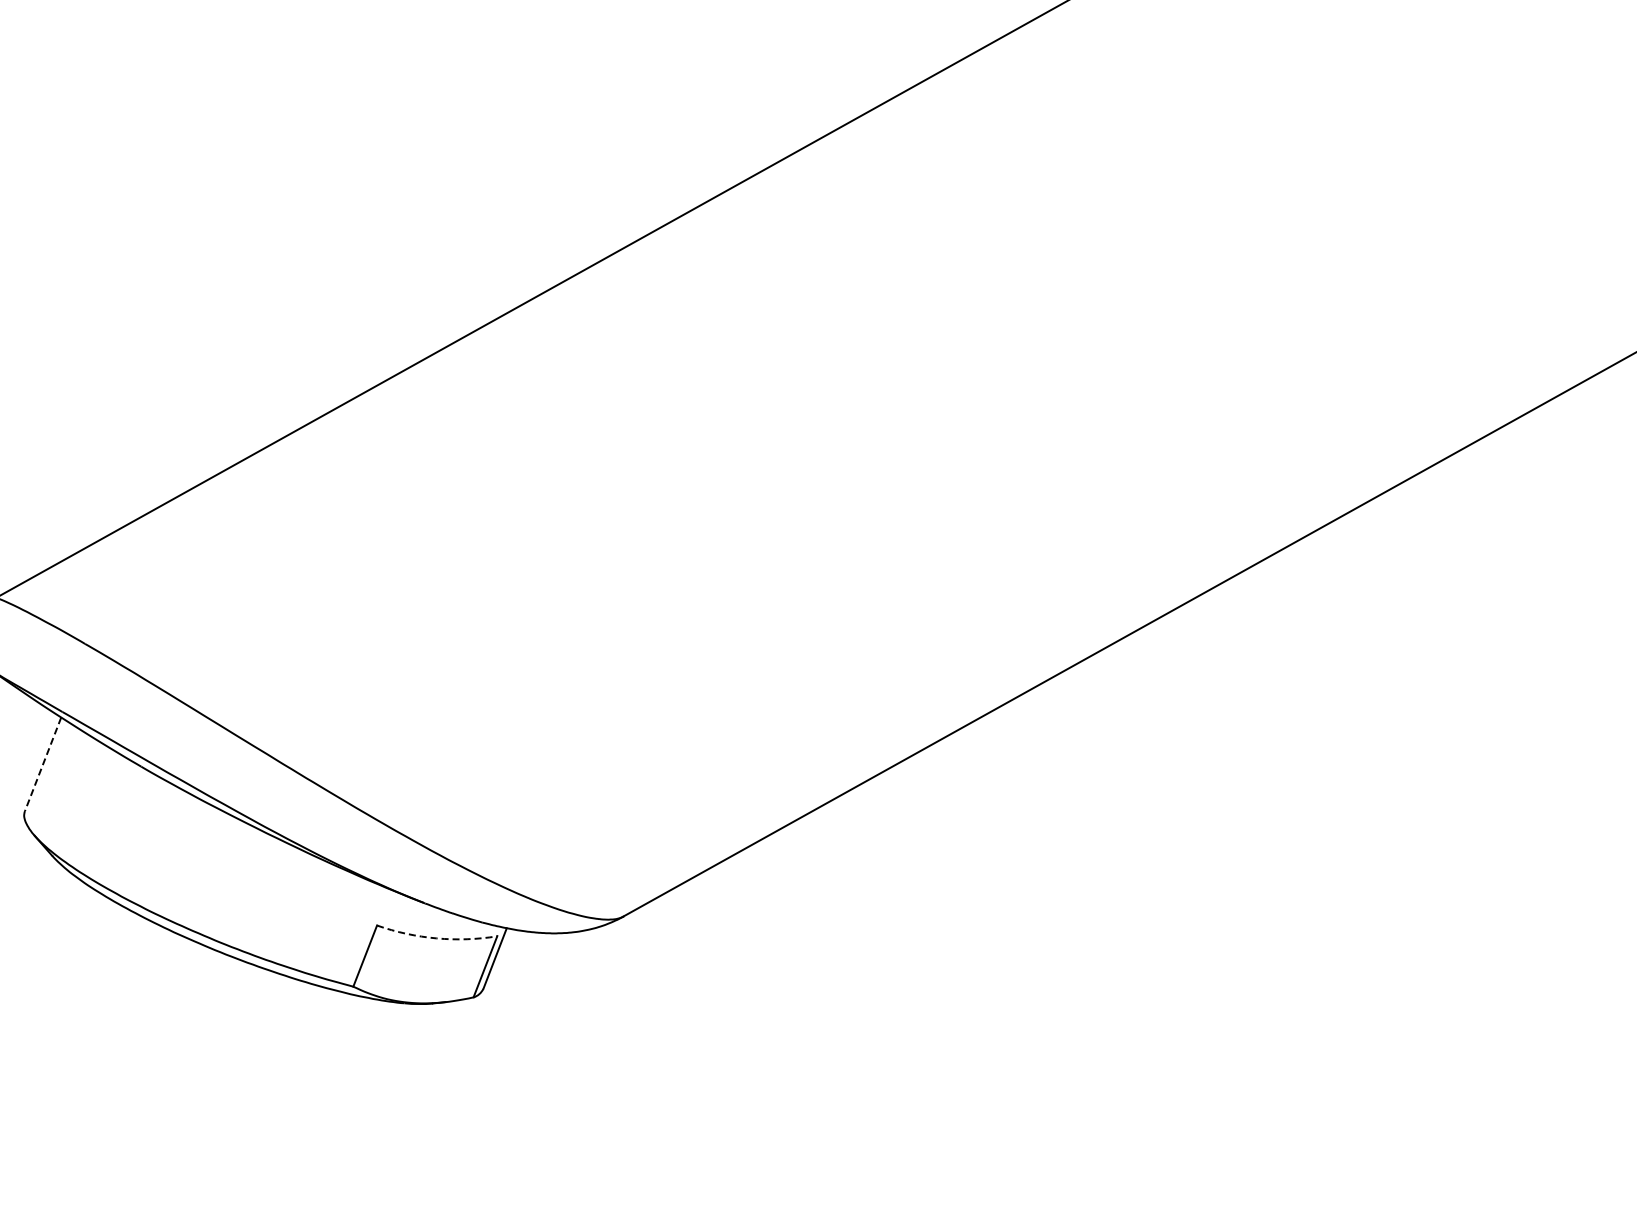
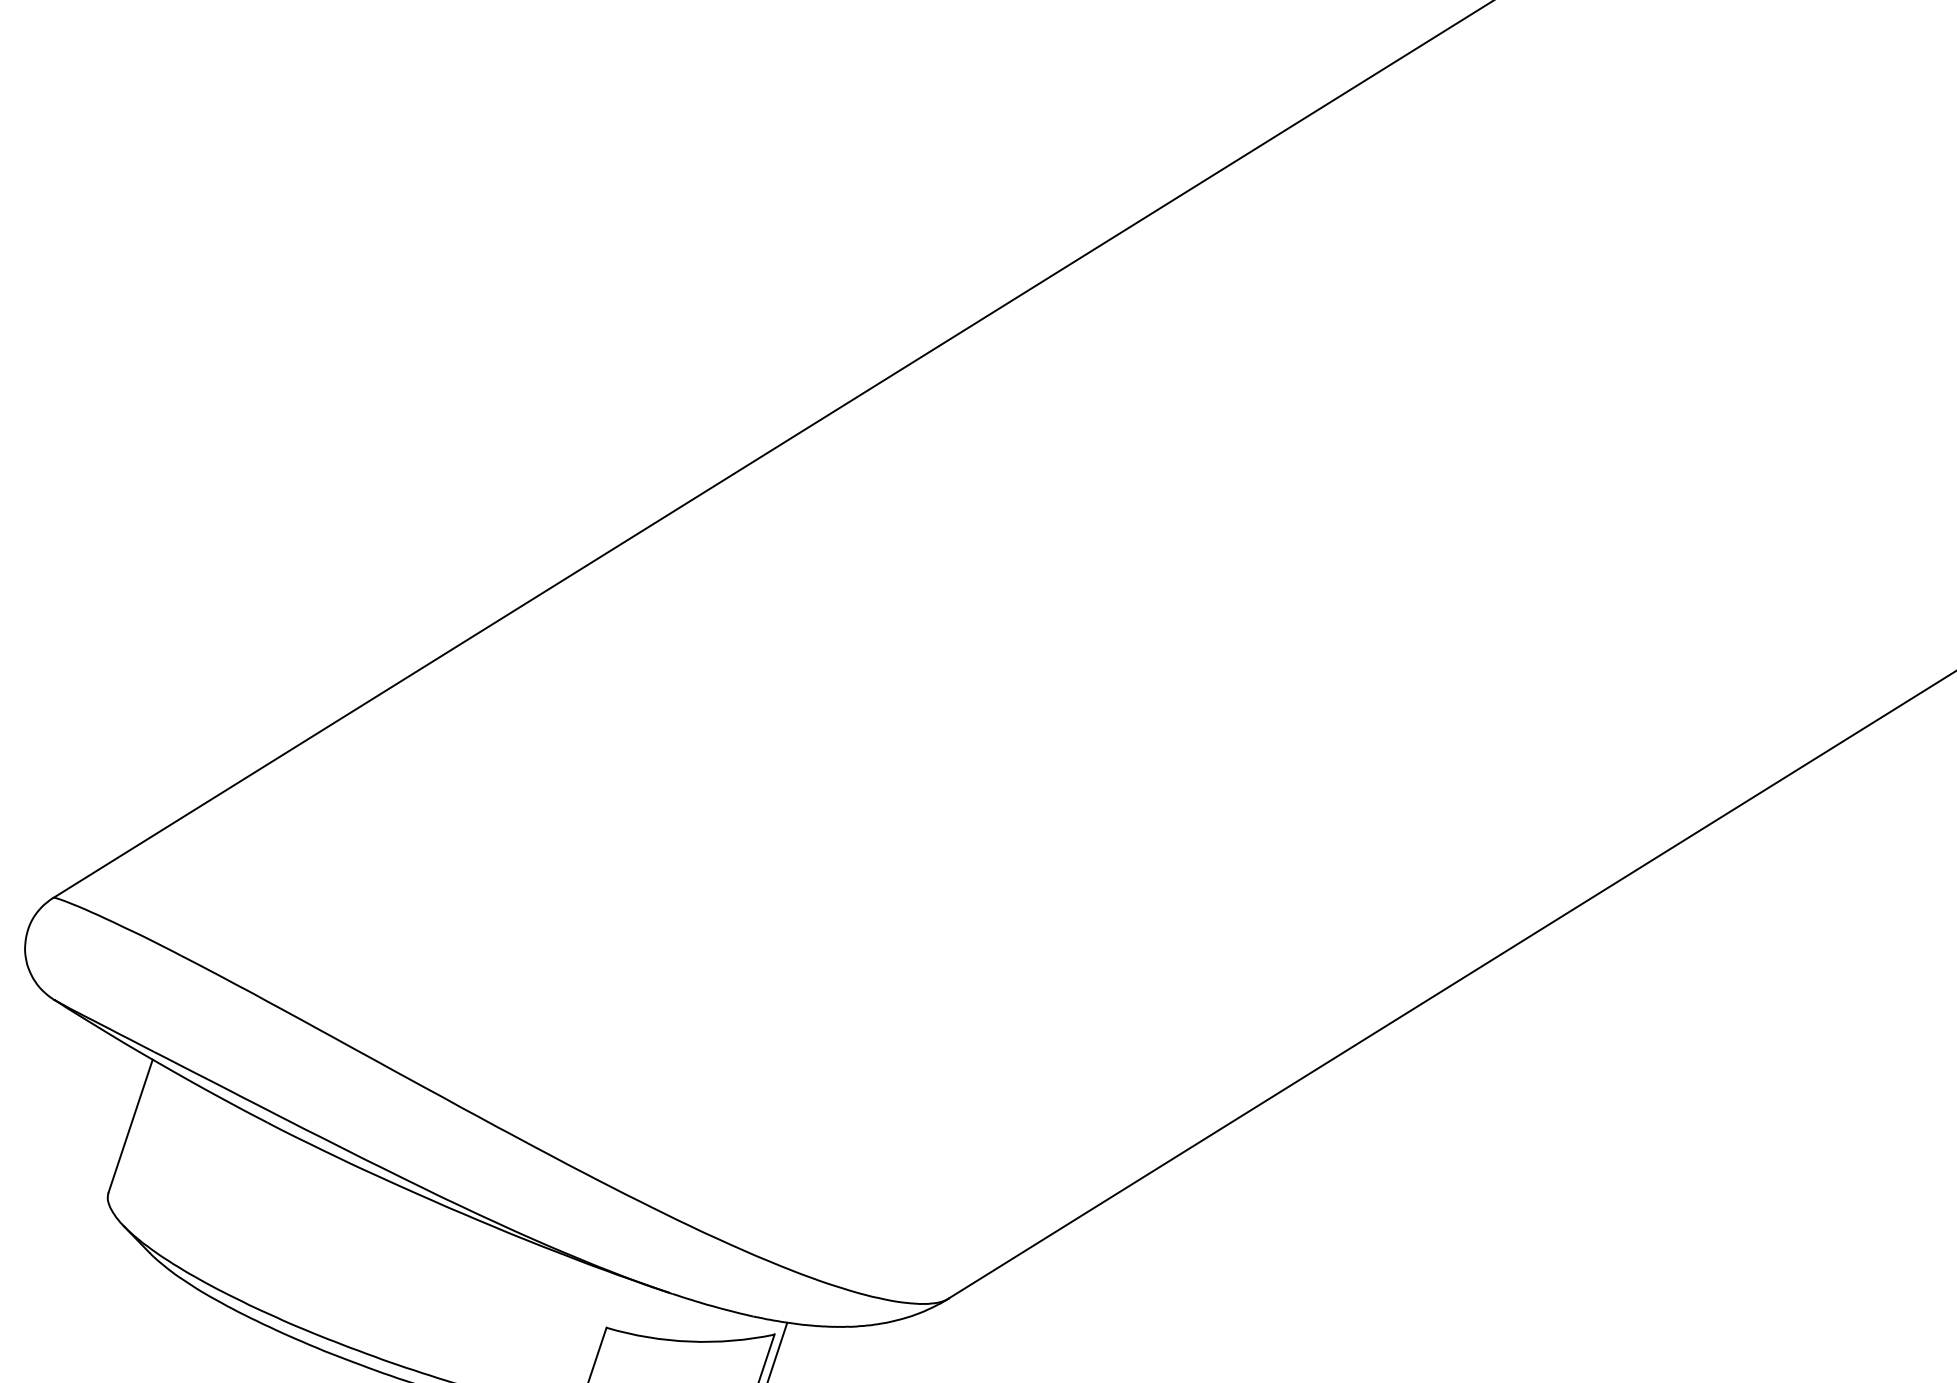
line: (42, 764) -> (129, 1126), dashed -> solid
arc: (436, 938) -> (690, 1341), dashed -> solid

